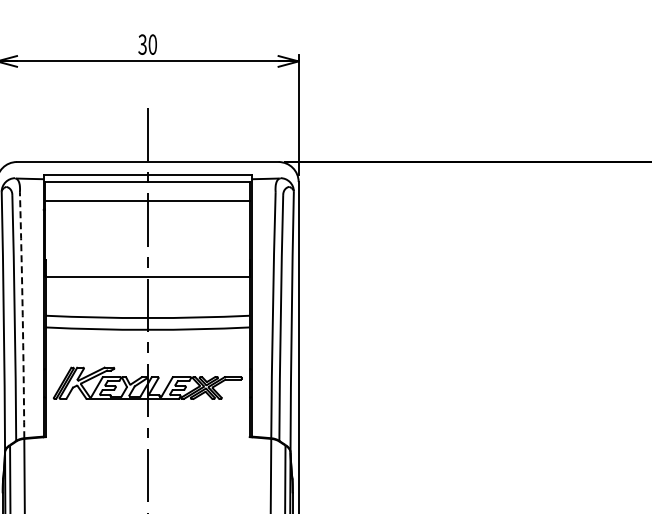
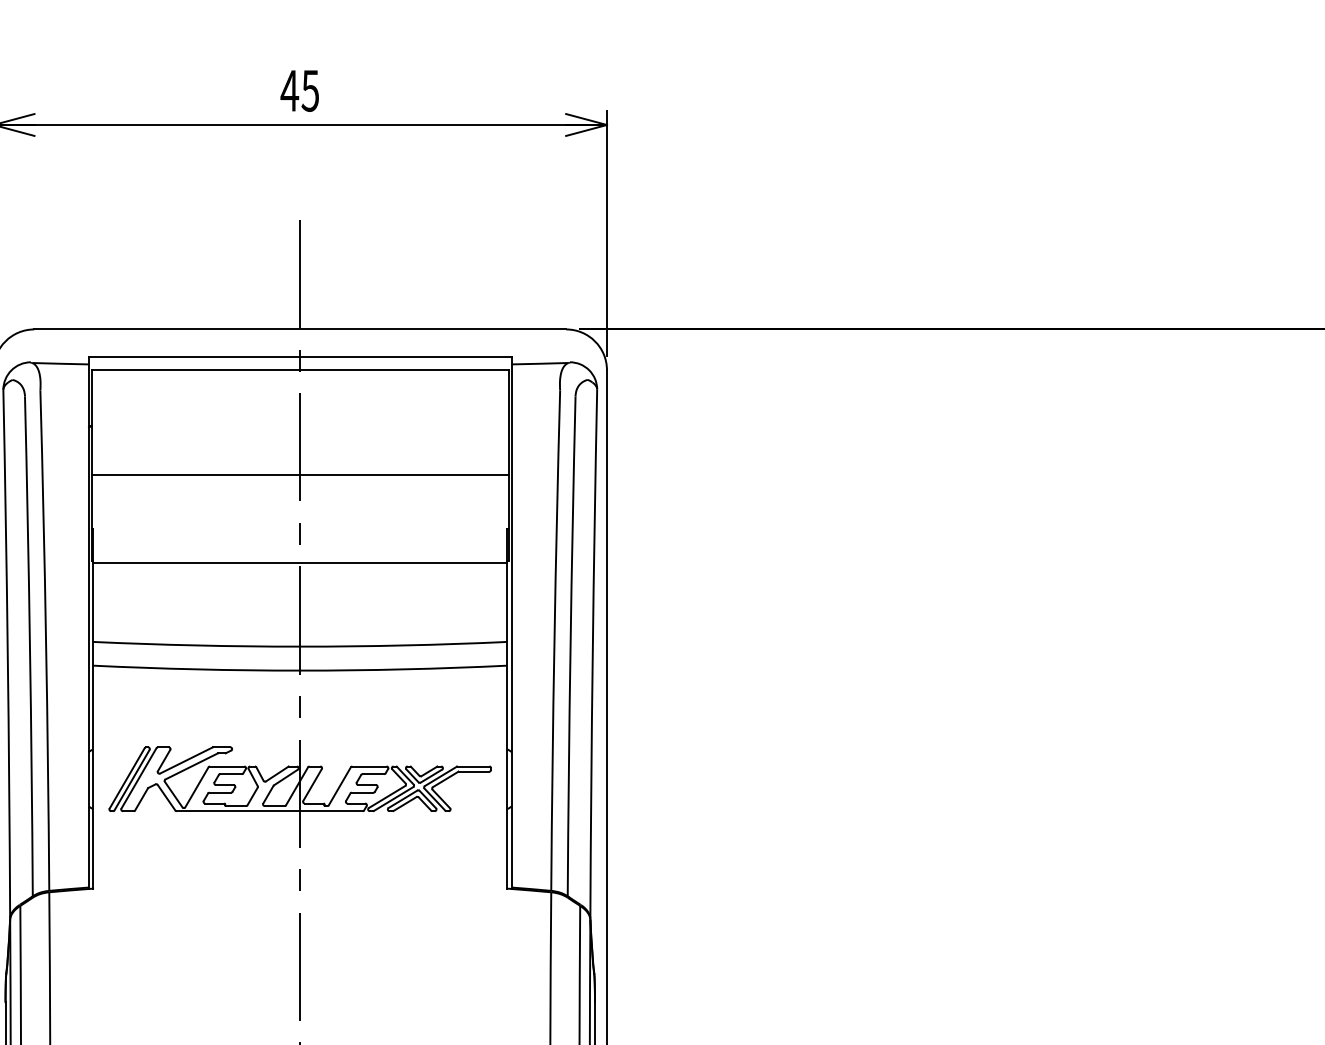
text: (147, 44) -> (299, 90), 30 -> 45
line: (147, 200) -> (299, 474), moved
arc: (22, 315) -> (45, 641), dashed -> solid

